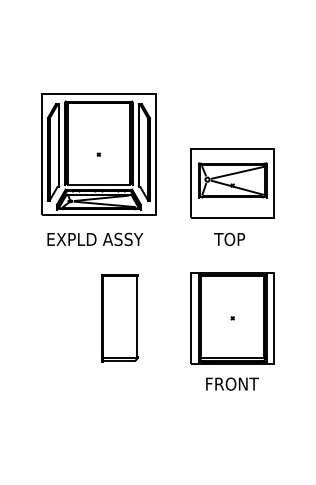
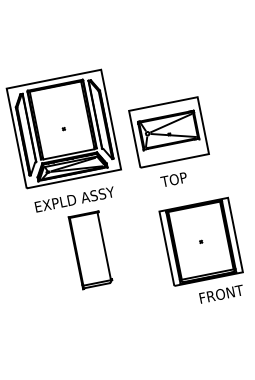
part: (232, 183) -> (168, 132), moved
text: (229, 239) -> (173, 179), moved
part: (119, 318) -> (90, 250), moved
text: (232, 383) -> (221, 293), moved

